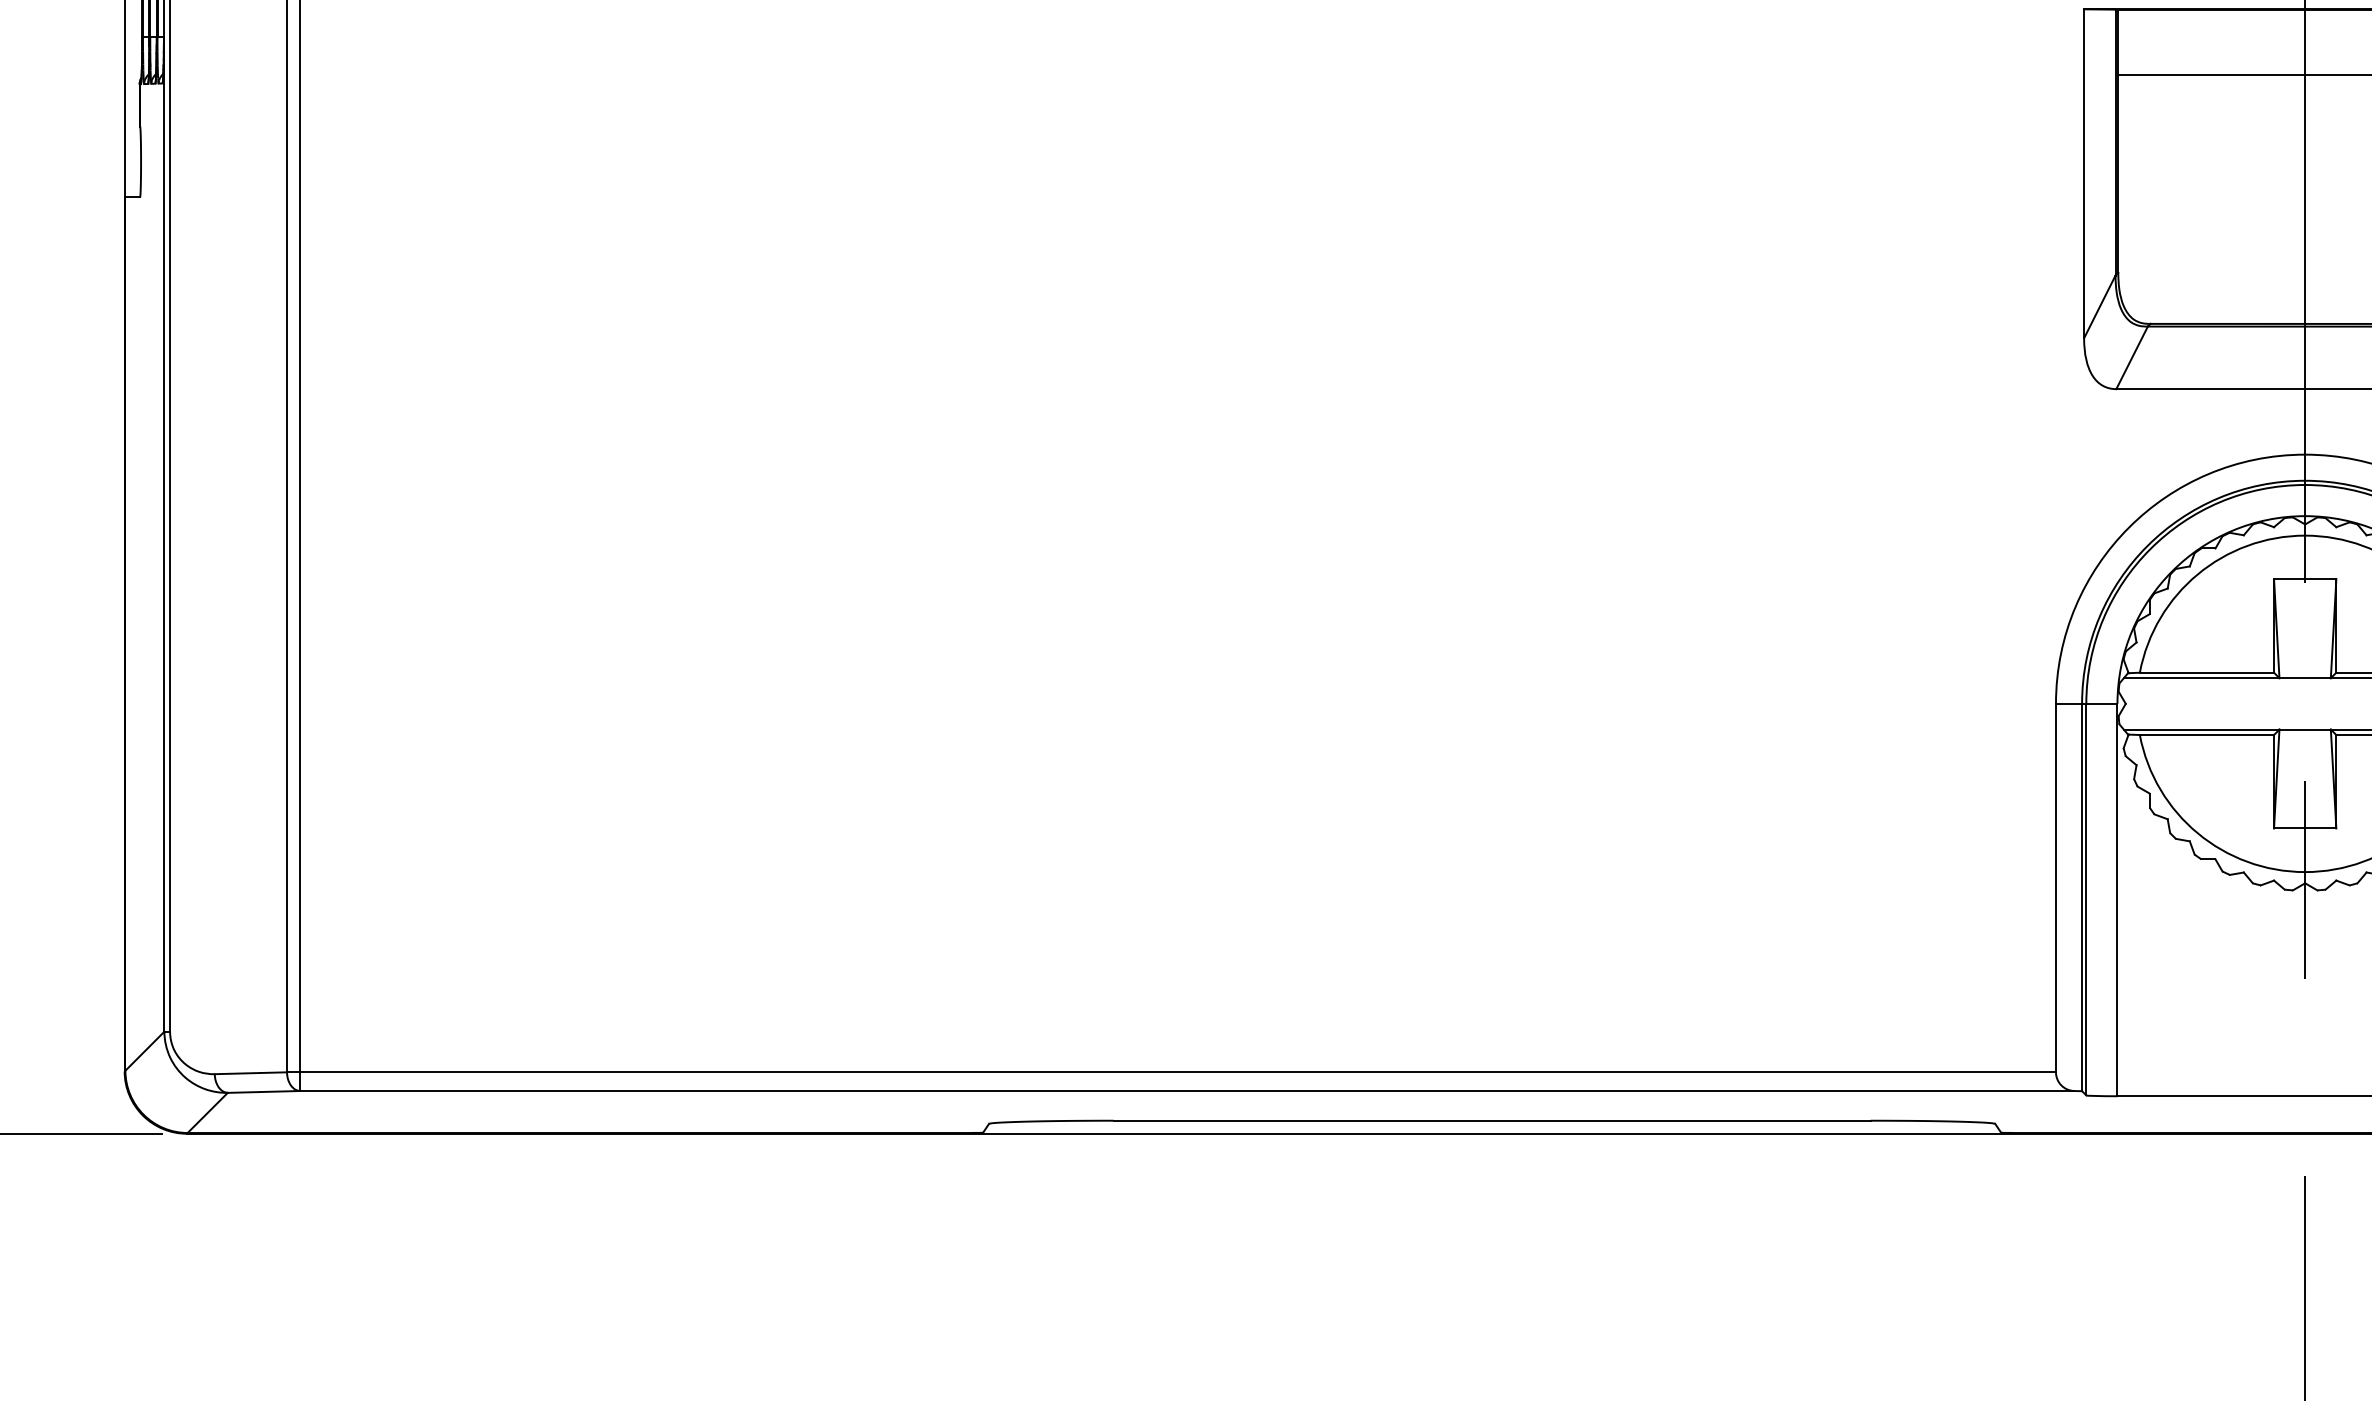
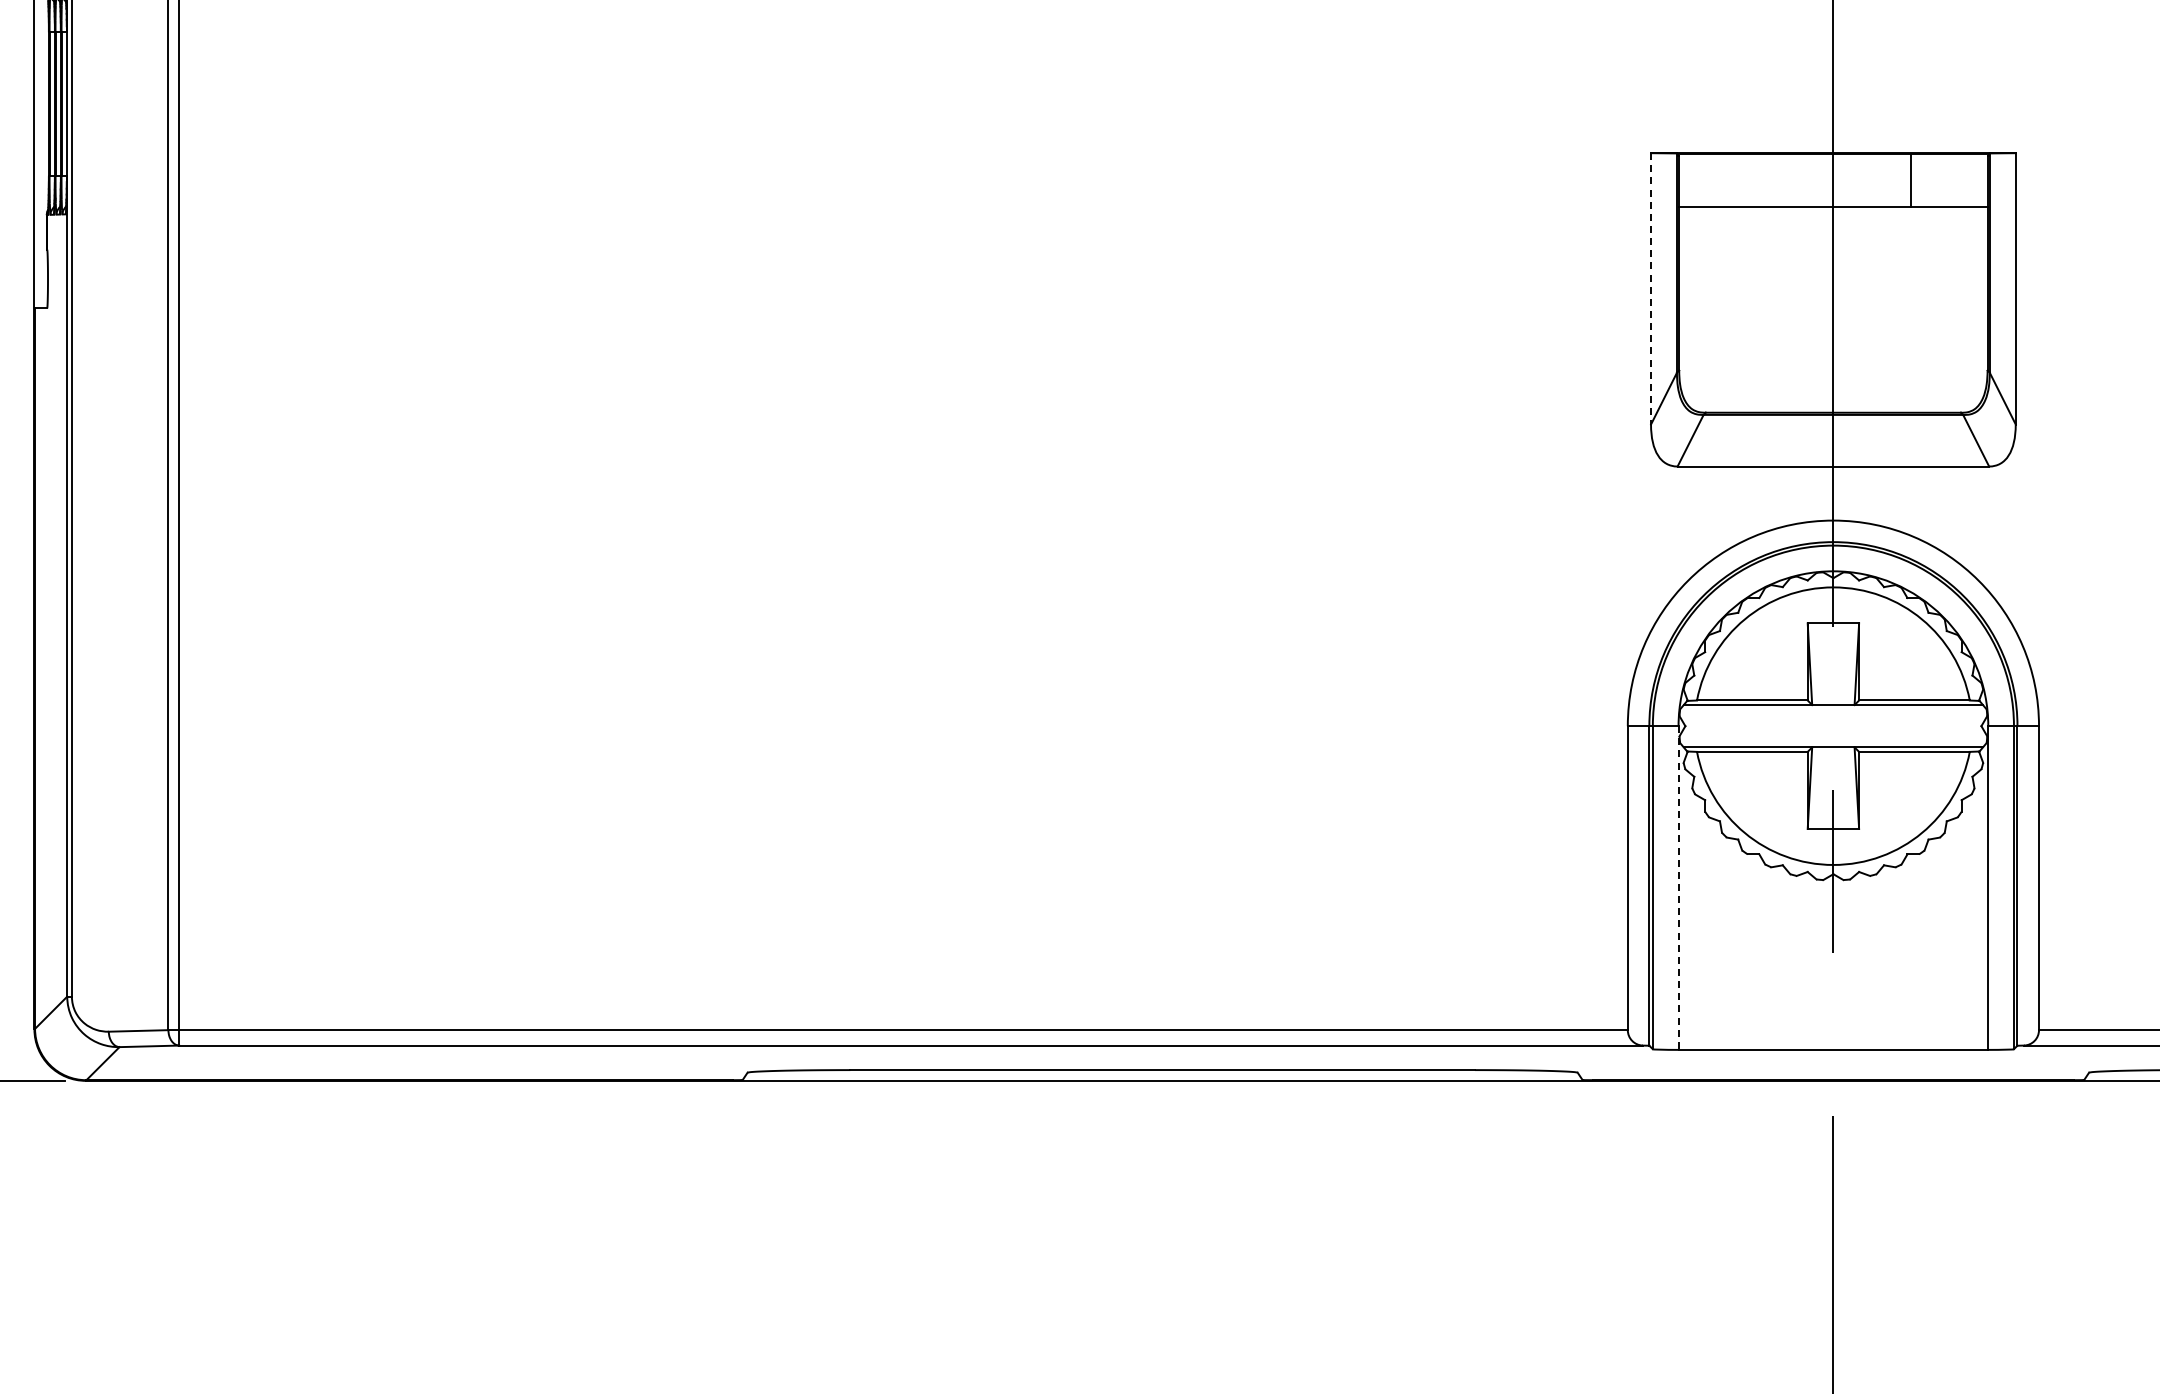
line: (2084, 173) -> (1651, 288), solid -> dashed
line: (2117, 900) -> (1678, 888), solid -> dashed

